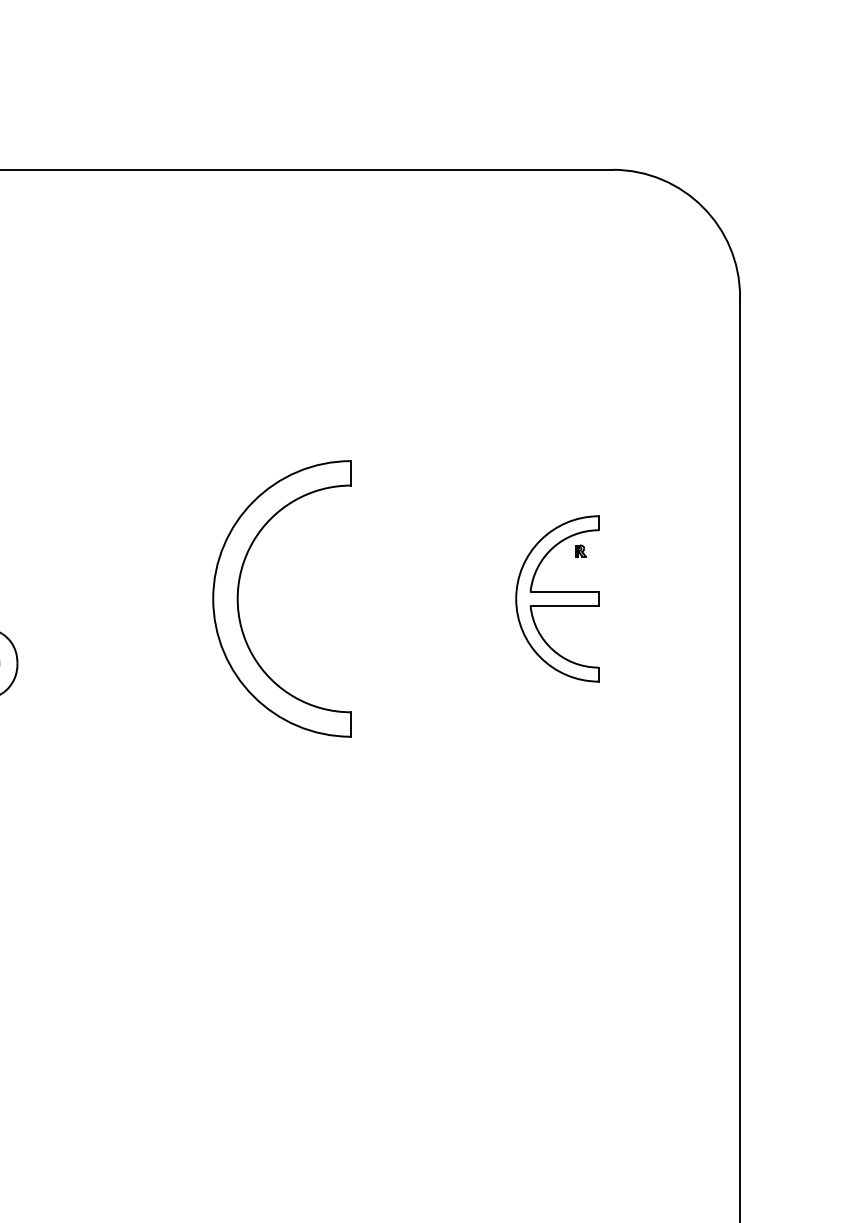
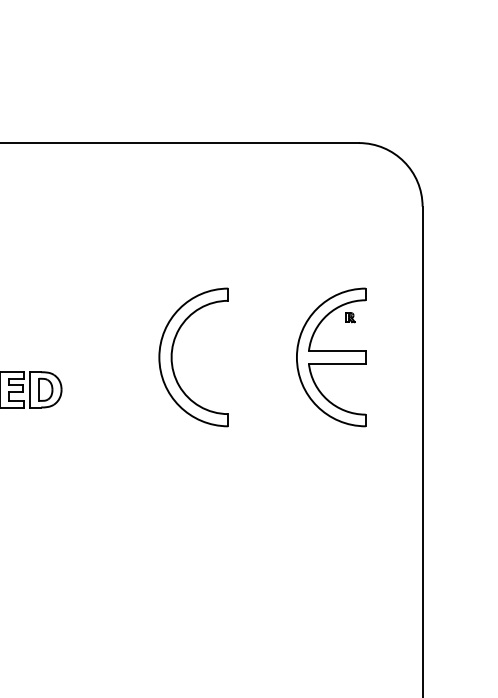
part: (557, 598) -> (331, 357), size x1.67

